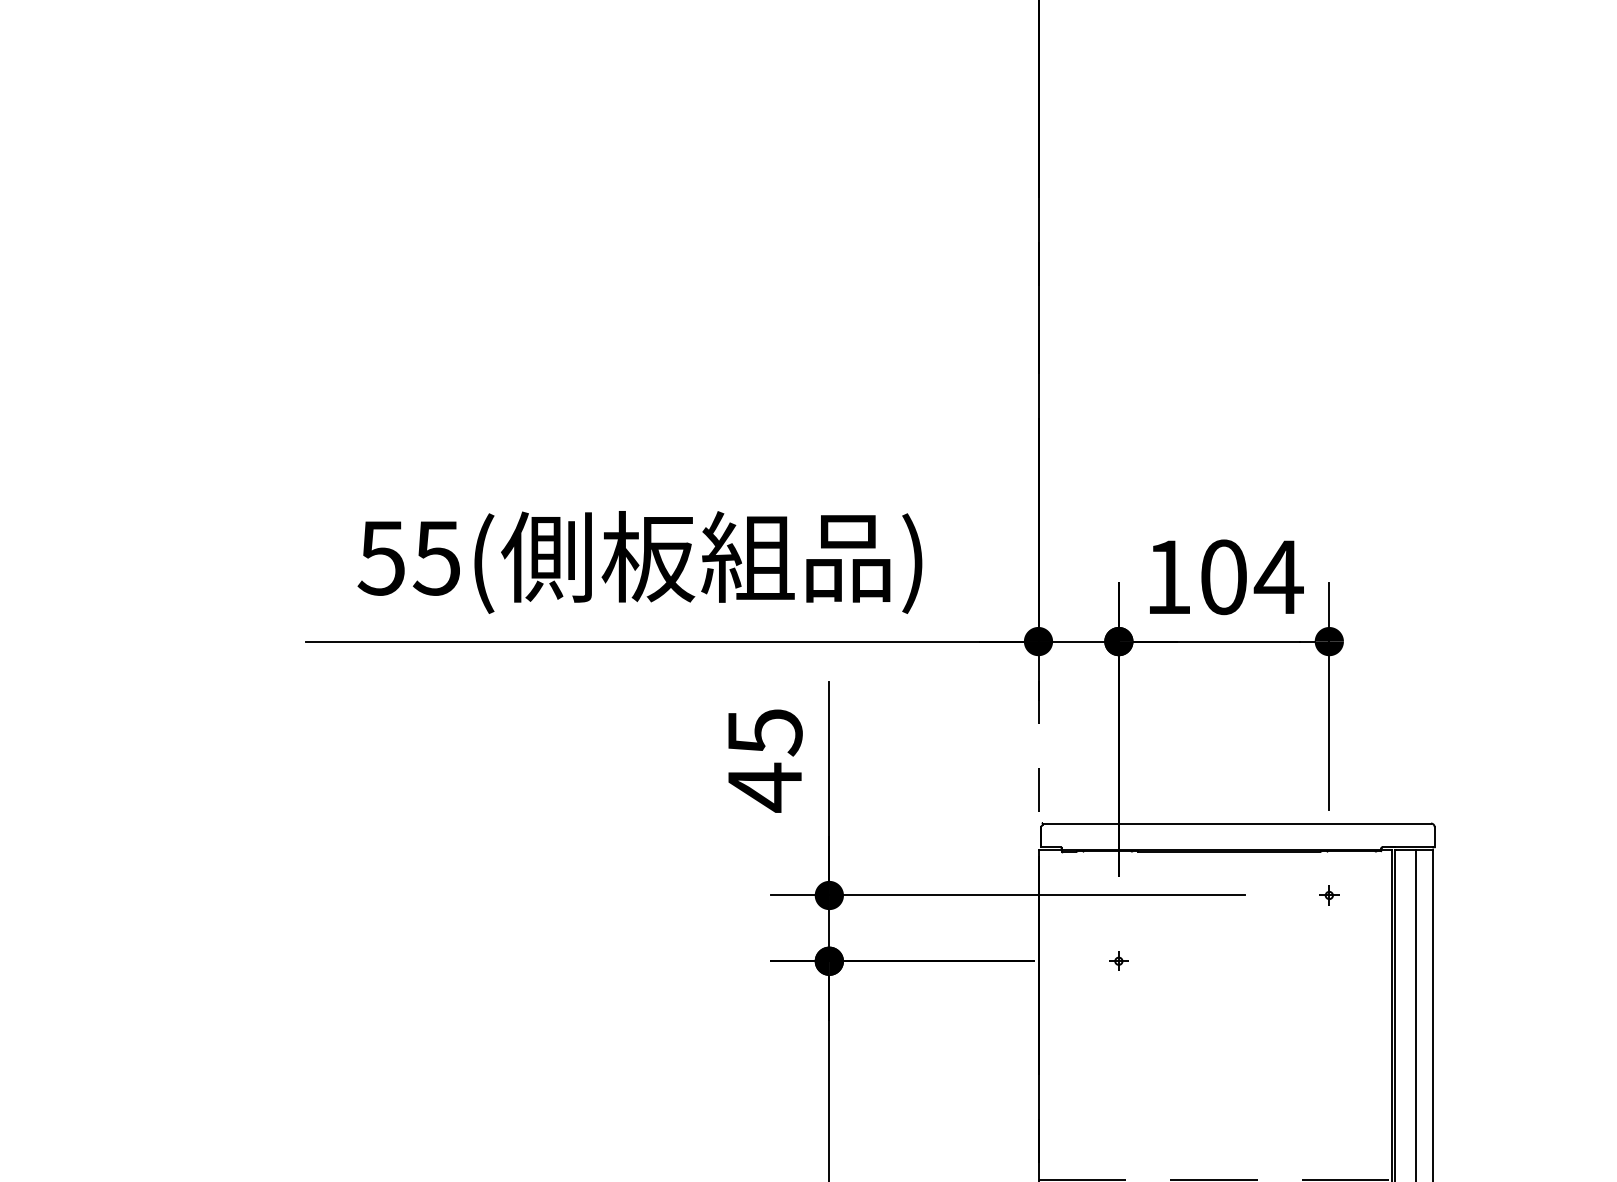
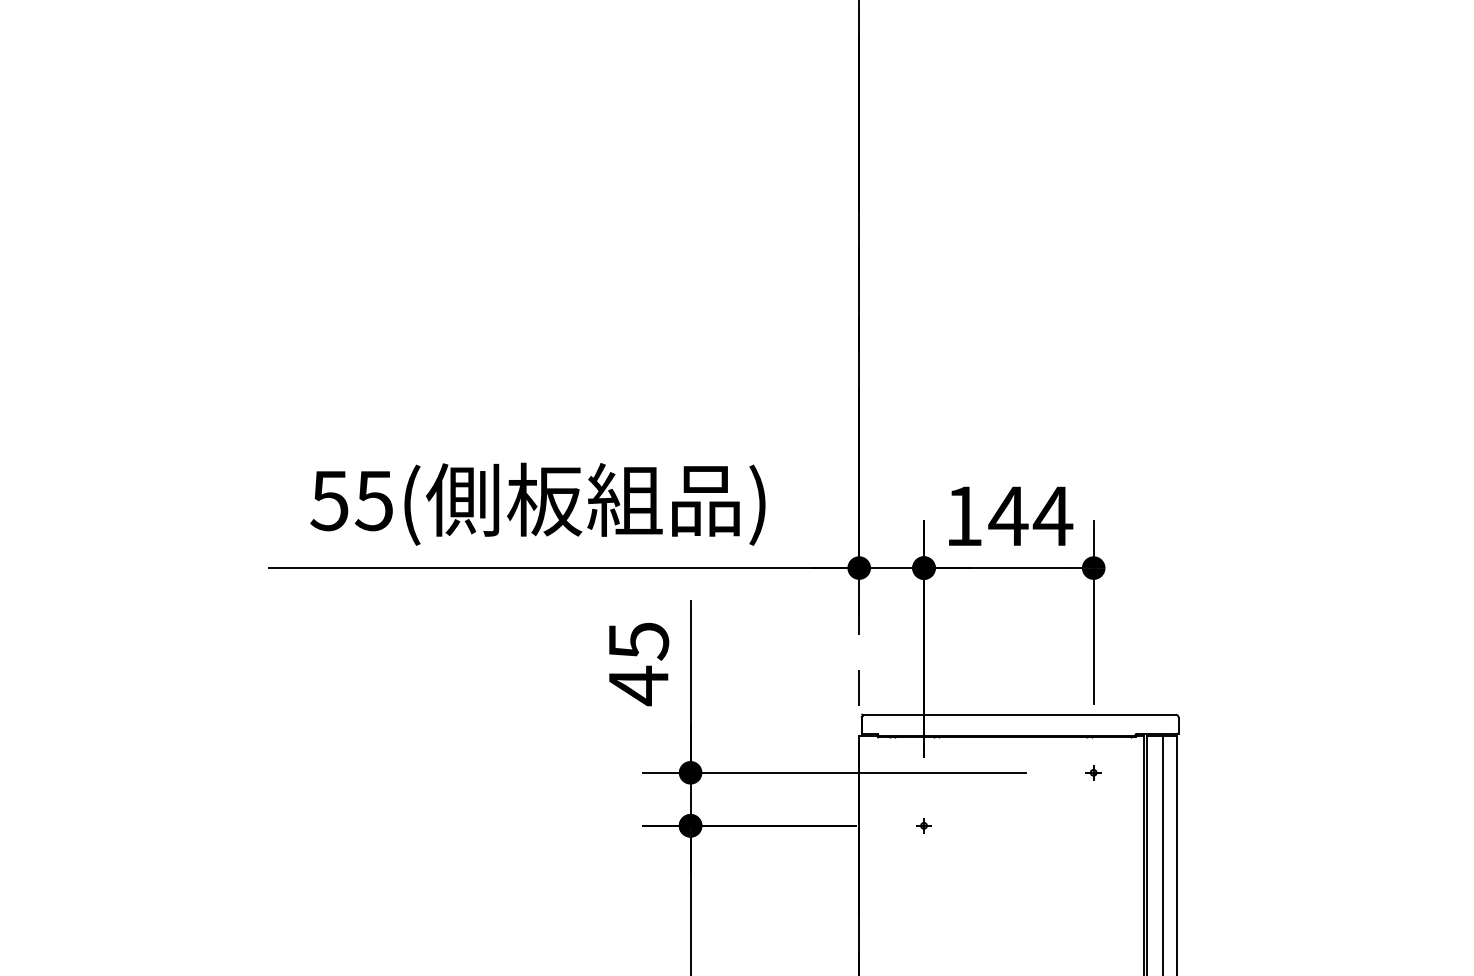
text: (1223, 576) -> (1008, 515), 104 -> 144

